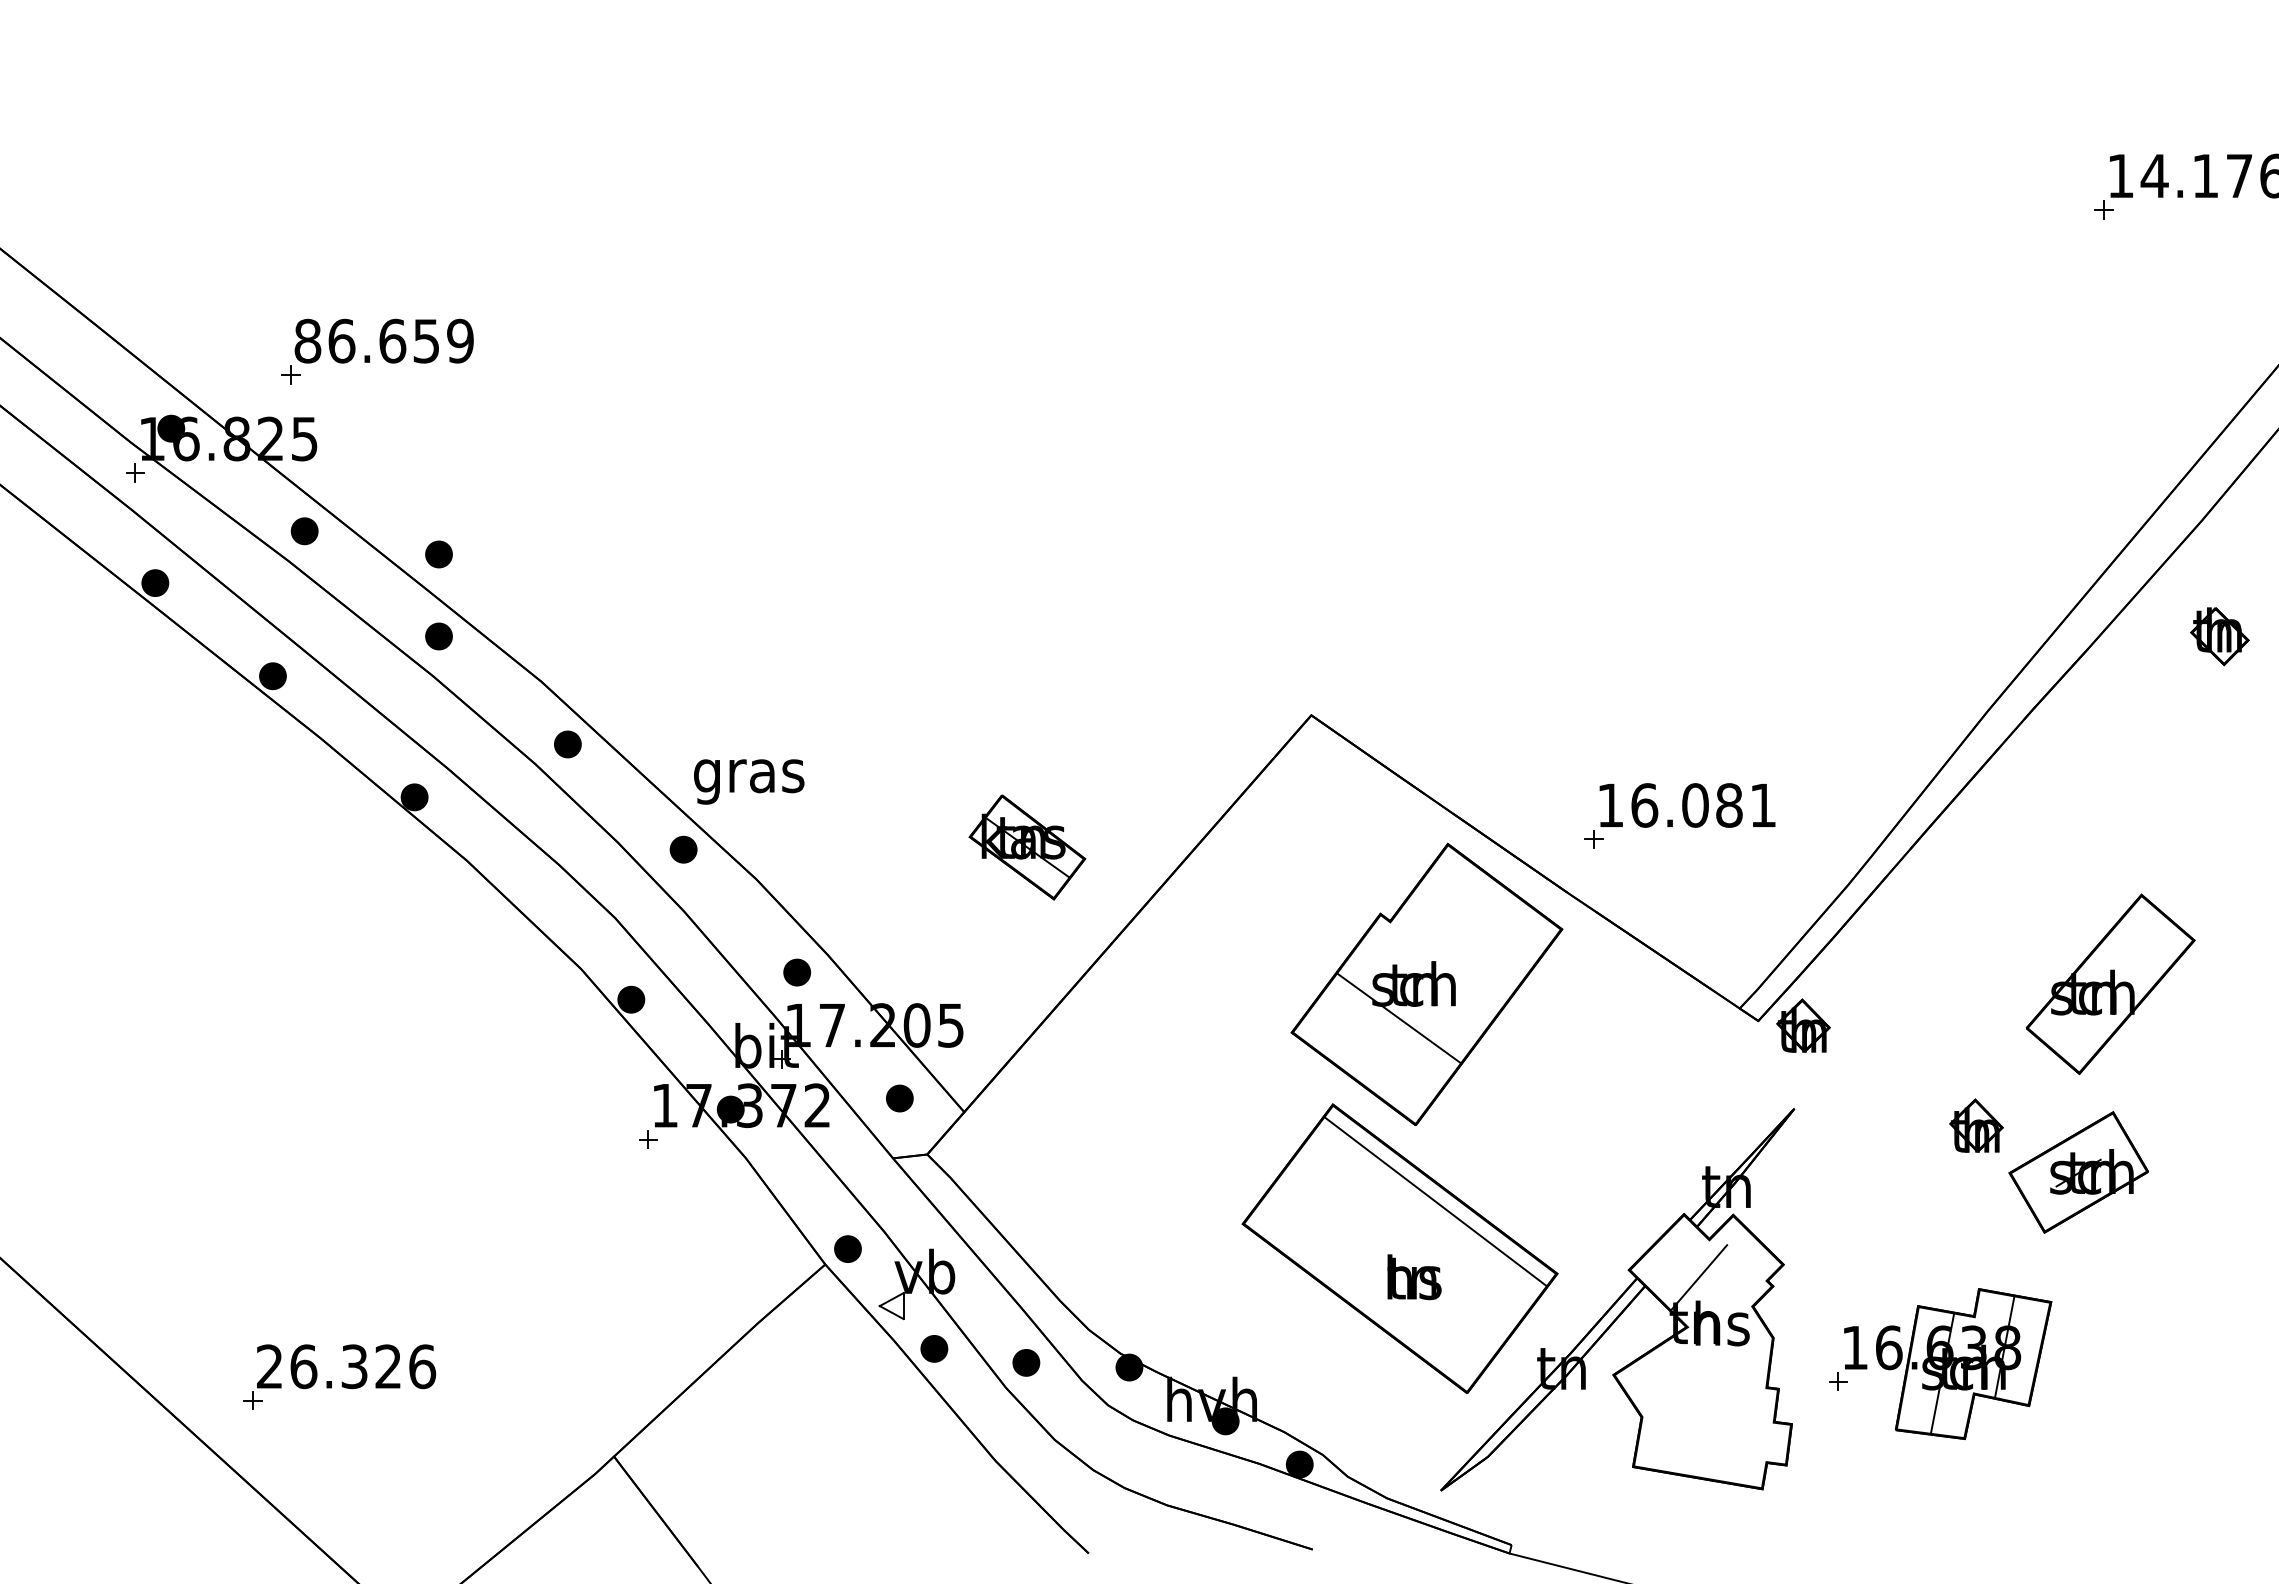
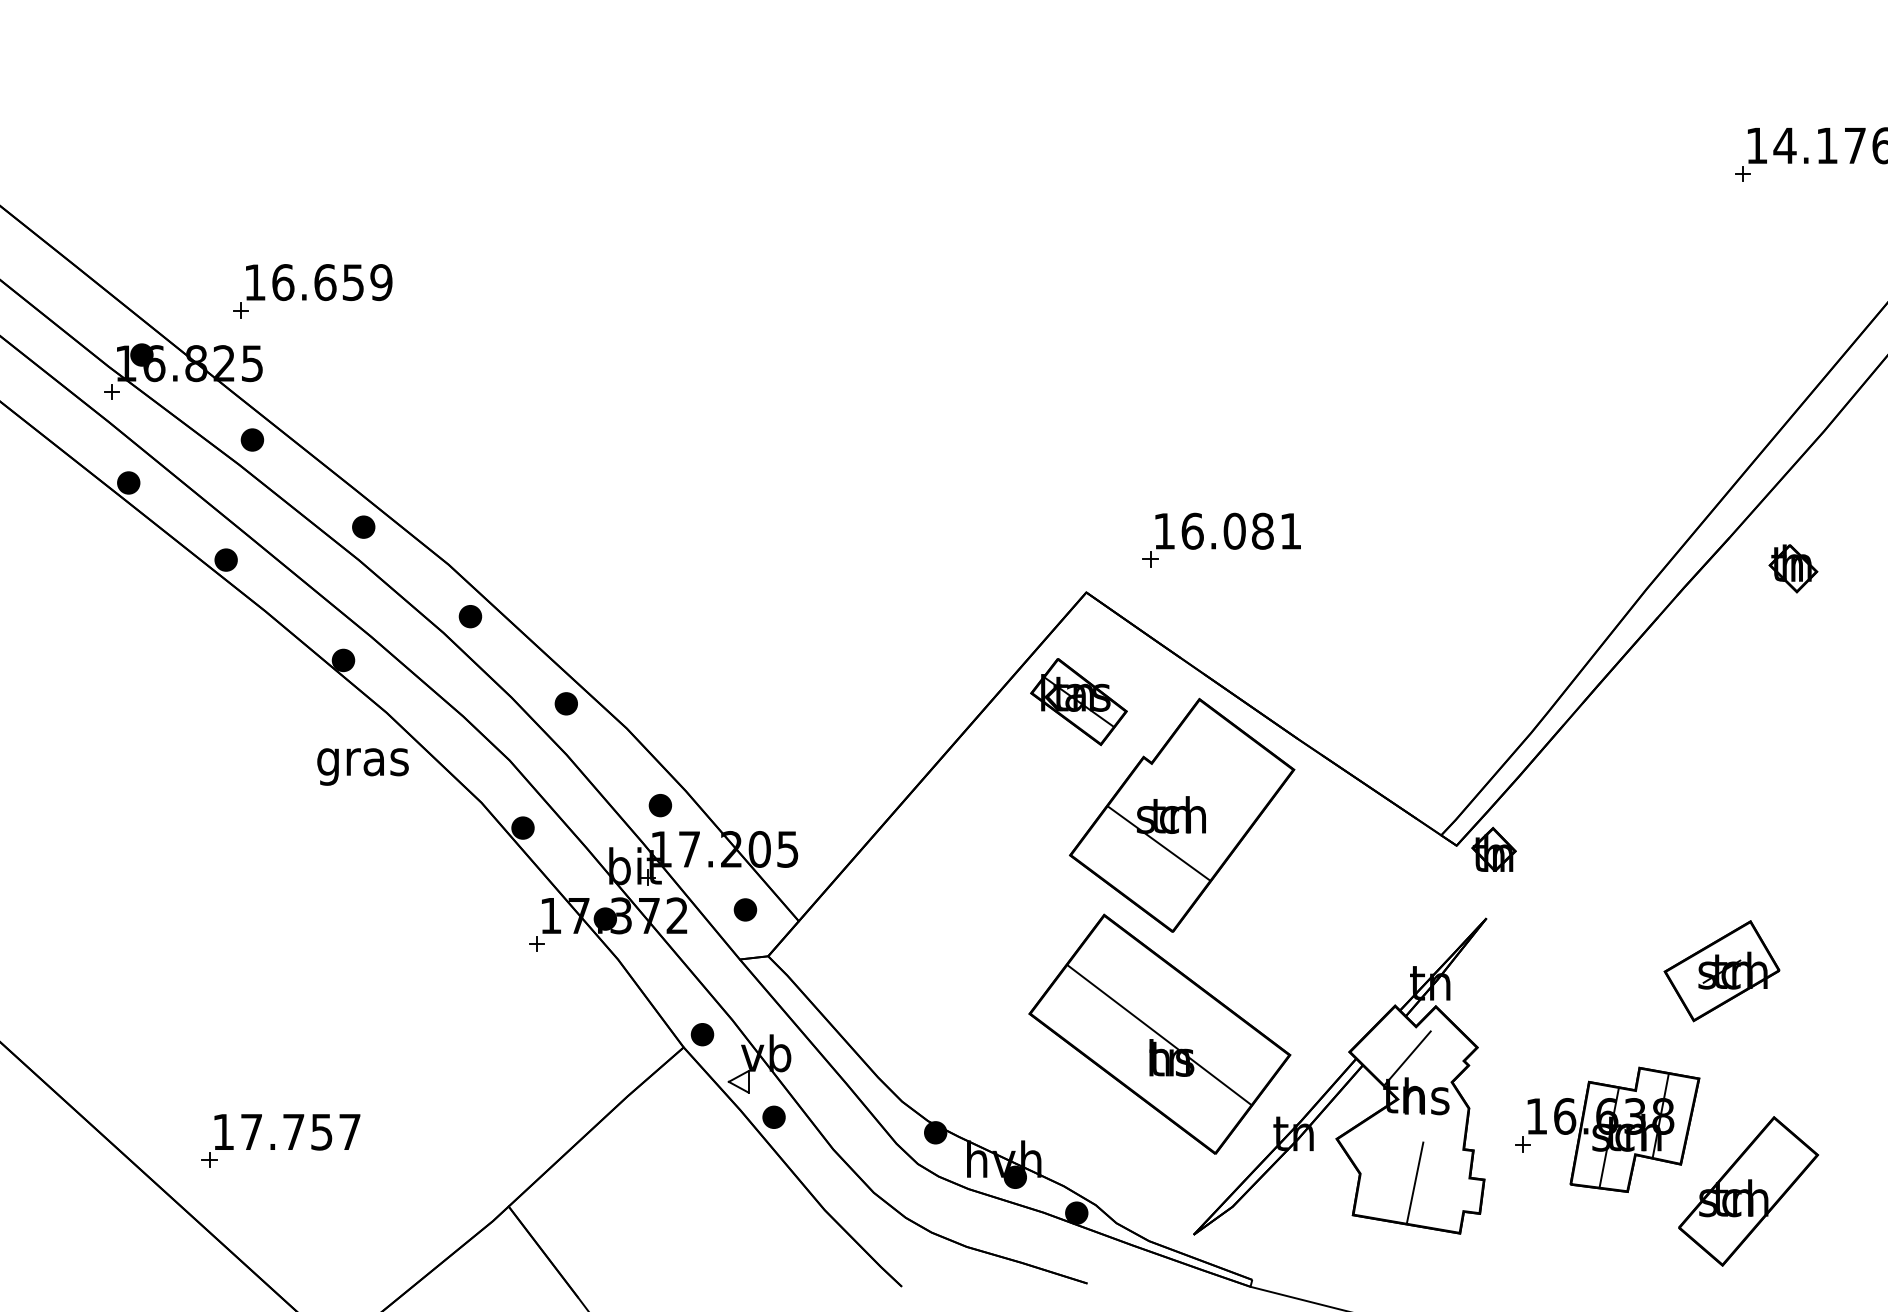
text: (307, 340) -> (254, 281), 86.659 -> 16.659
part: (438, 554) -> (363, 459), removed
part: (2219, 636) -> (1793, 568), moved
text: (749, 781) -> (363, 766), moved
part: (1679, 815) -> (1221, 539), moved
part: (1027, 847) -> (1079, 701), moved
part: (2110, 984) -> (1748, 1191), moved
part: (1976, 1125) -> (1637, 932), removed
line: (1435, 1201) -> (1159, 1034), moved
part: (1026, 1362) -> (850, 1128), removed
text: (346, 1366) -> (287, 1131), 26.326 -> 17.757
line: (1708, 1427) -> (1415, 1182), added

